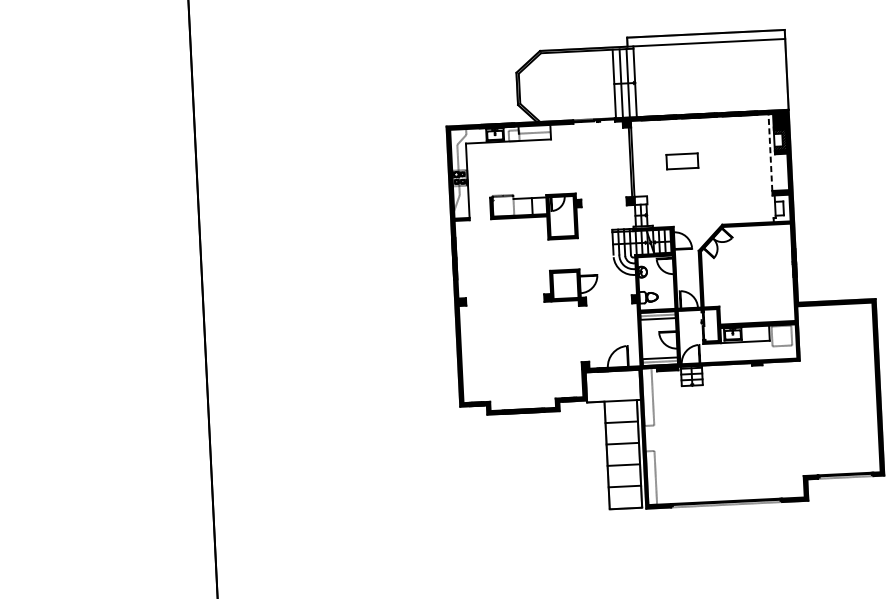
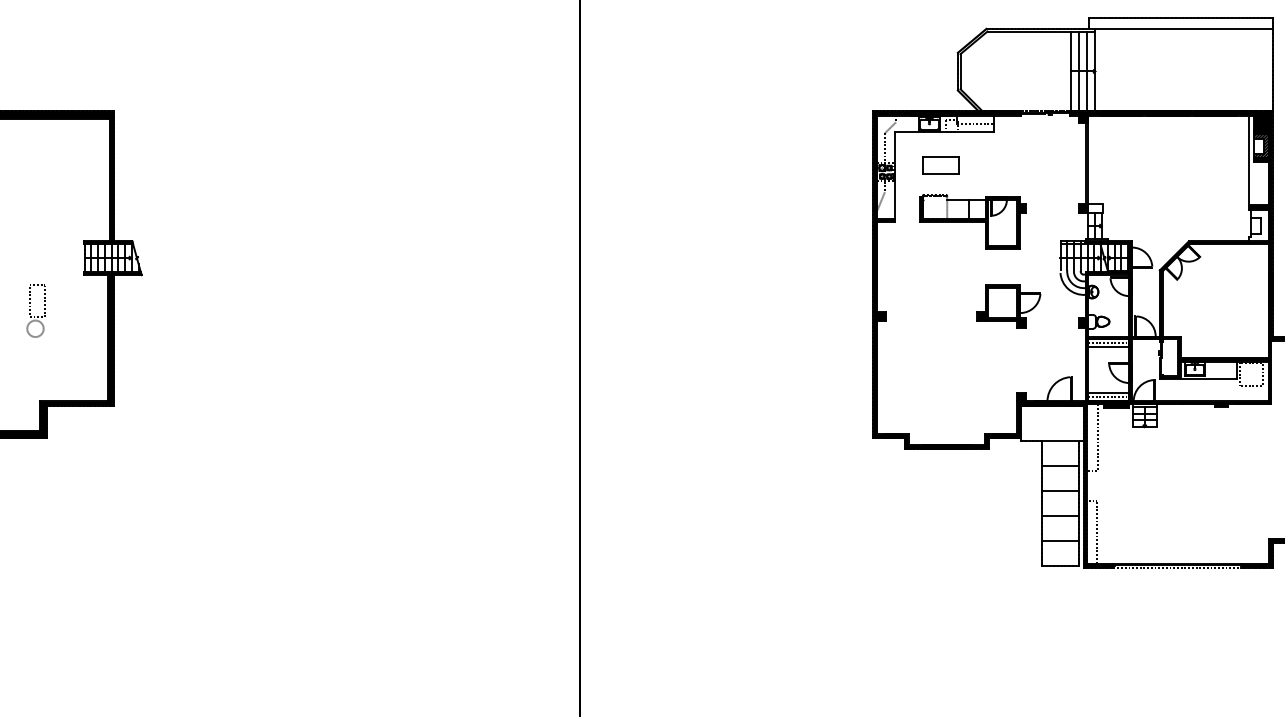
line: (770, 152) -> (1248, 160), dashed -> solid
part: (682, 161) -> (940, 165), moved

